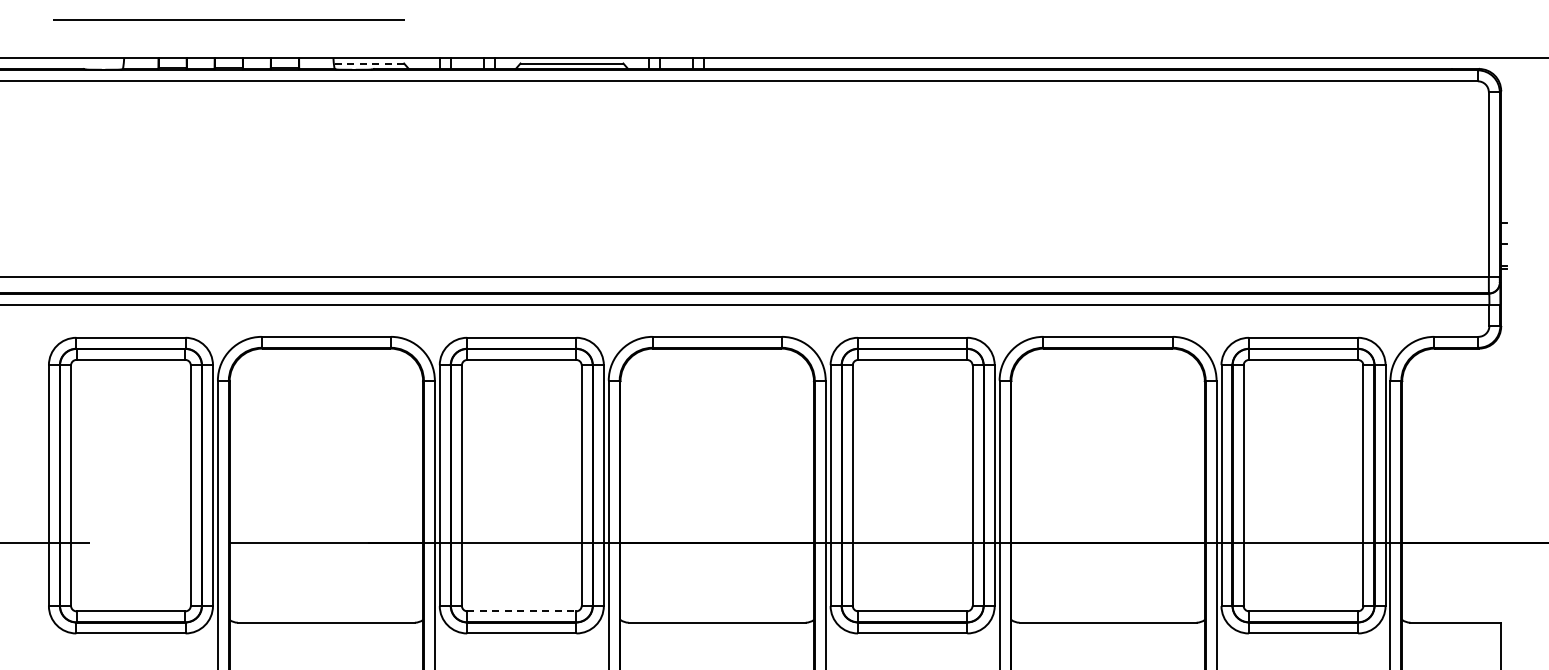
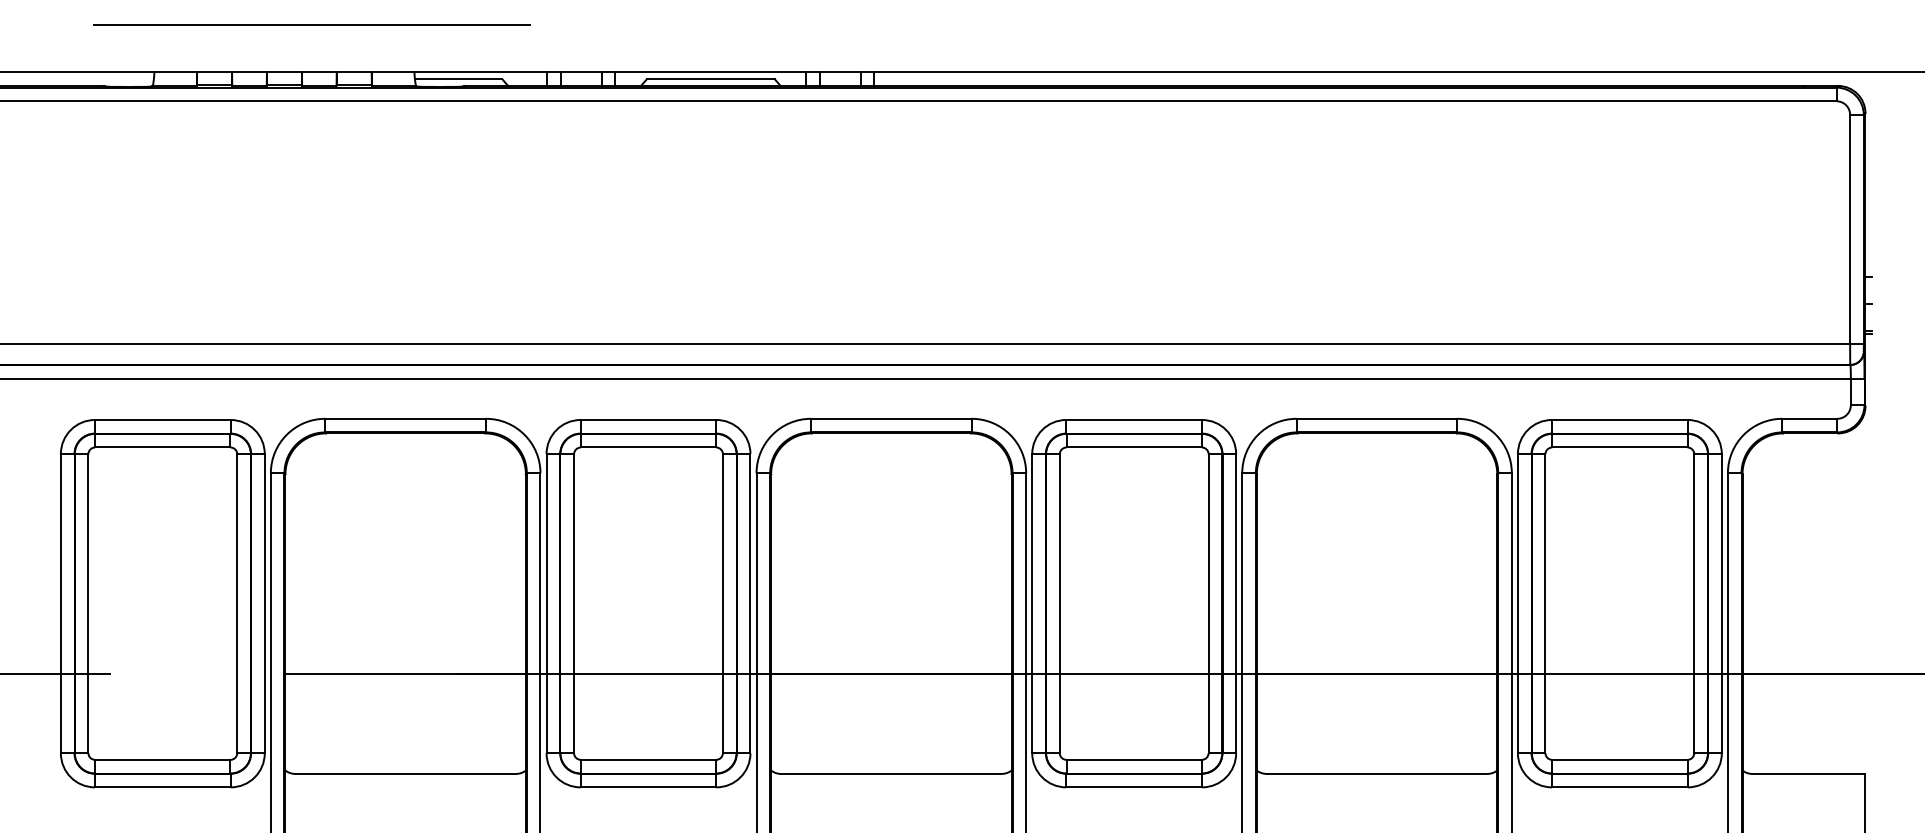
line: (228, 19) -> (311, 24), moved
line: (368, 63) -> (458, 79), dashed -> solid
line: (522, 611) -> (649, 760), dashed -> solid

